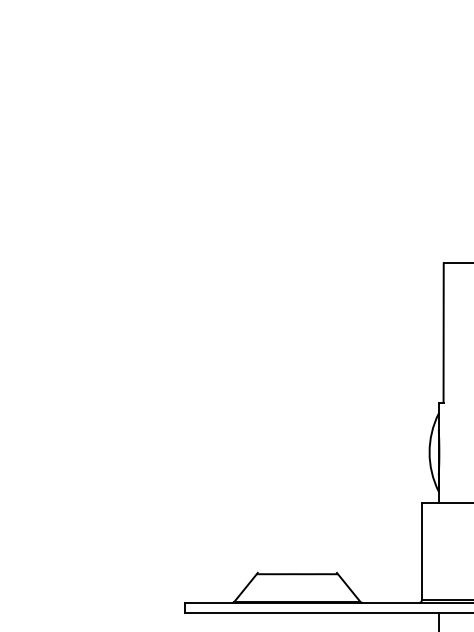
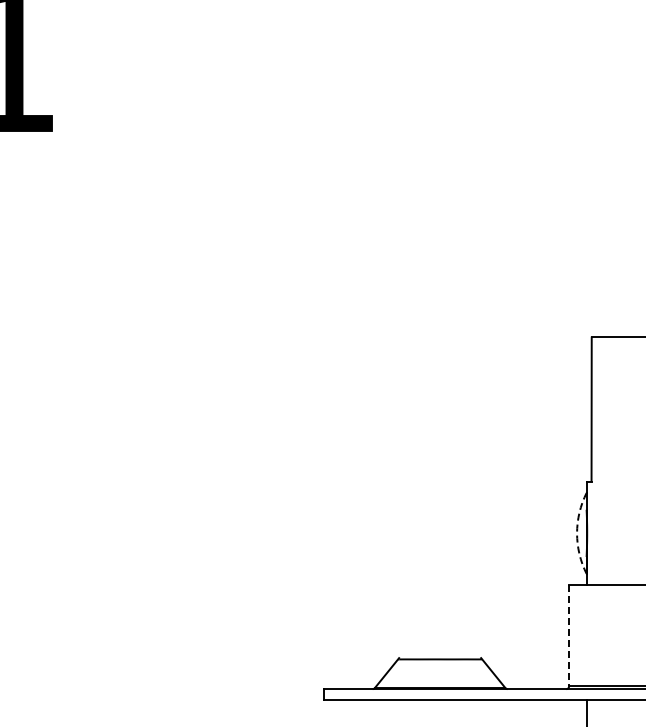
arc: (429, 452) -> (577, 533), solid -> dashed
line: (422, 551) -> (569, 635), solid -> dashed

